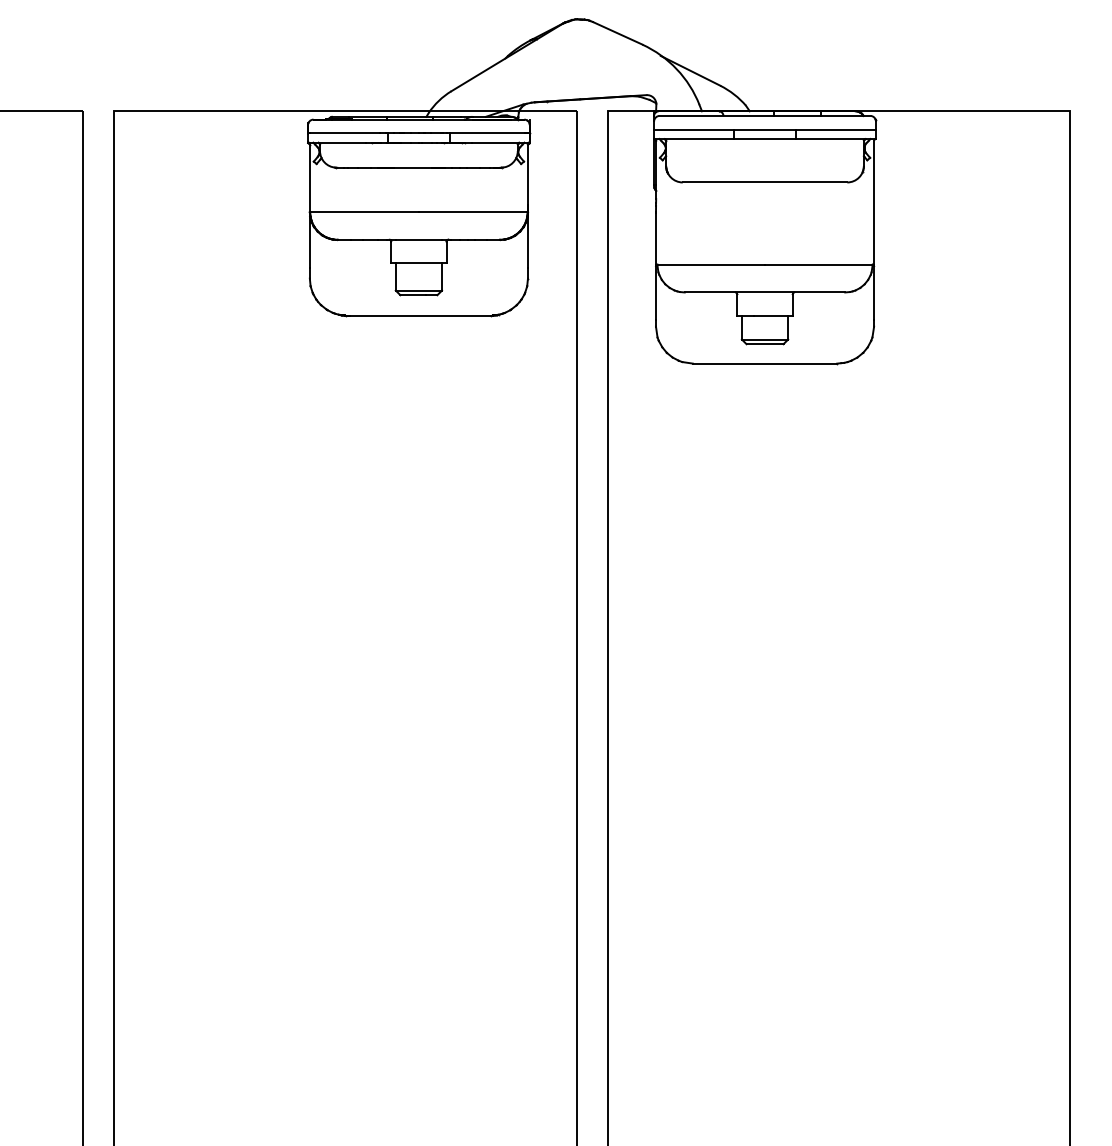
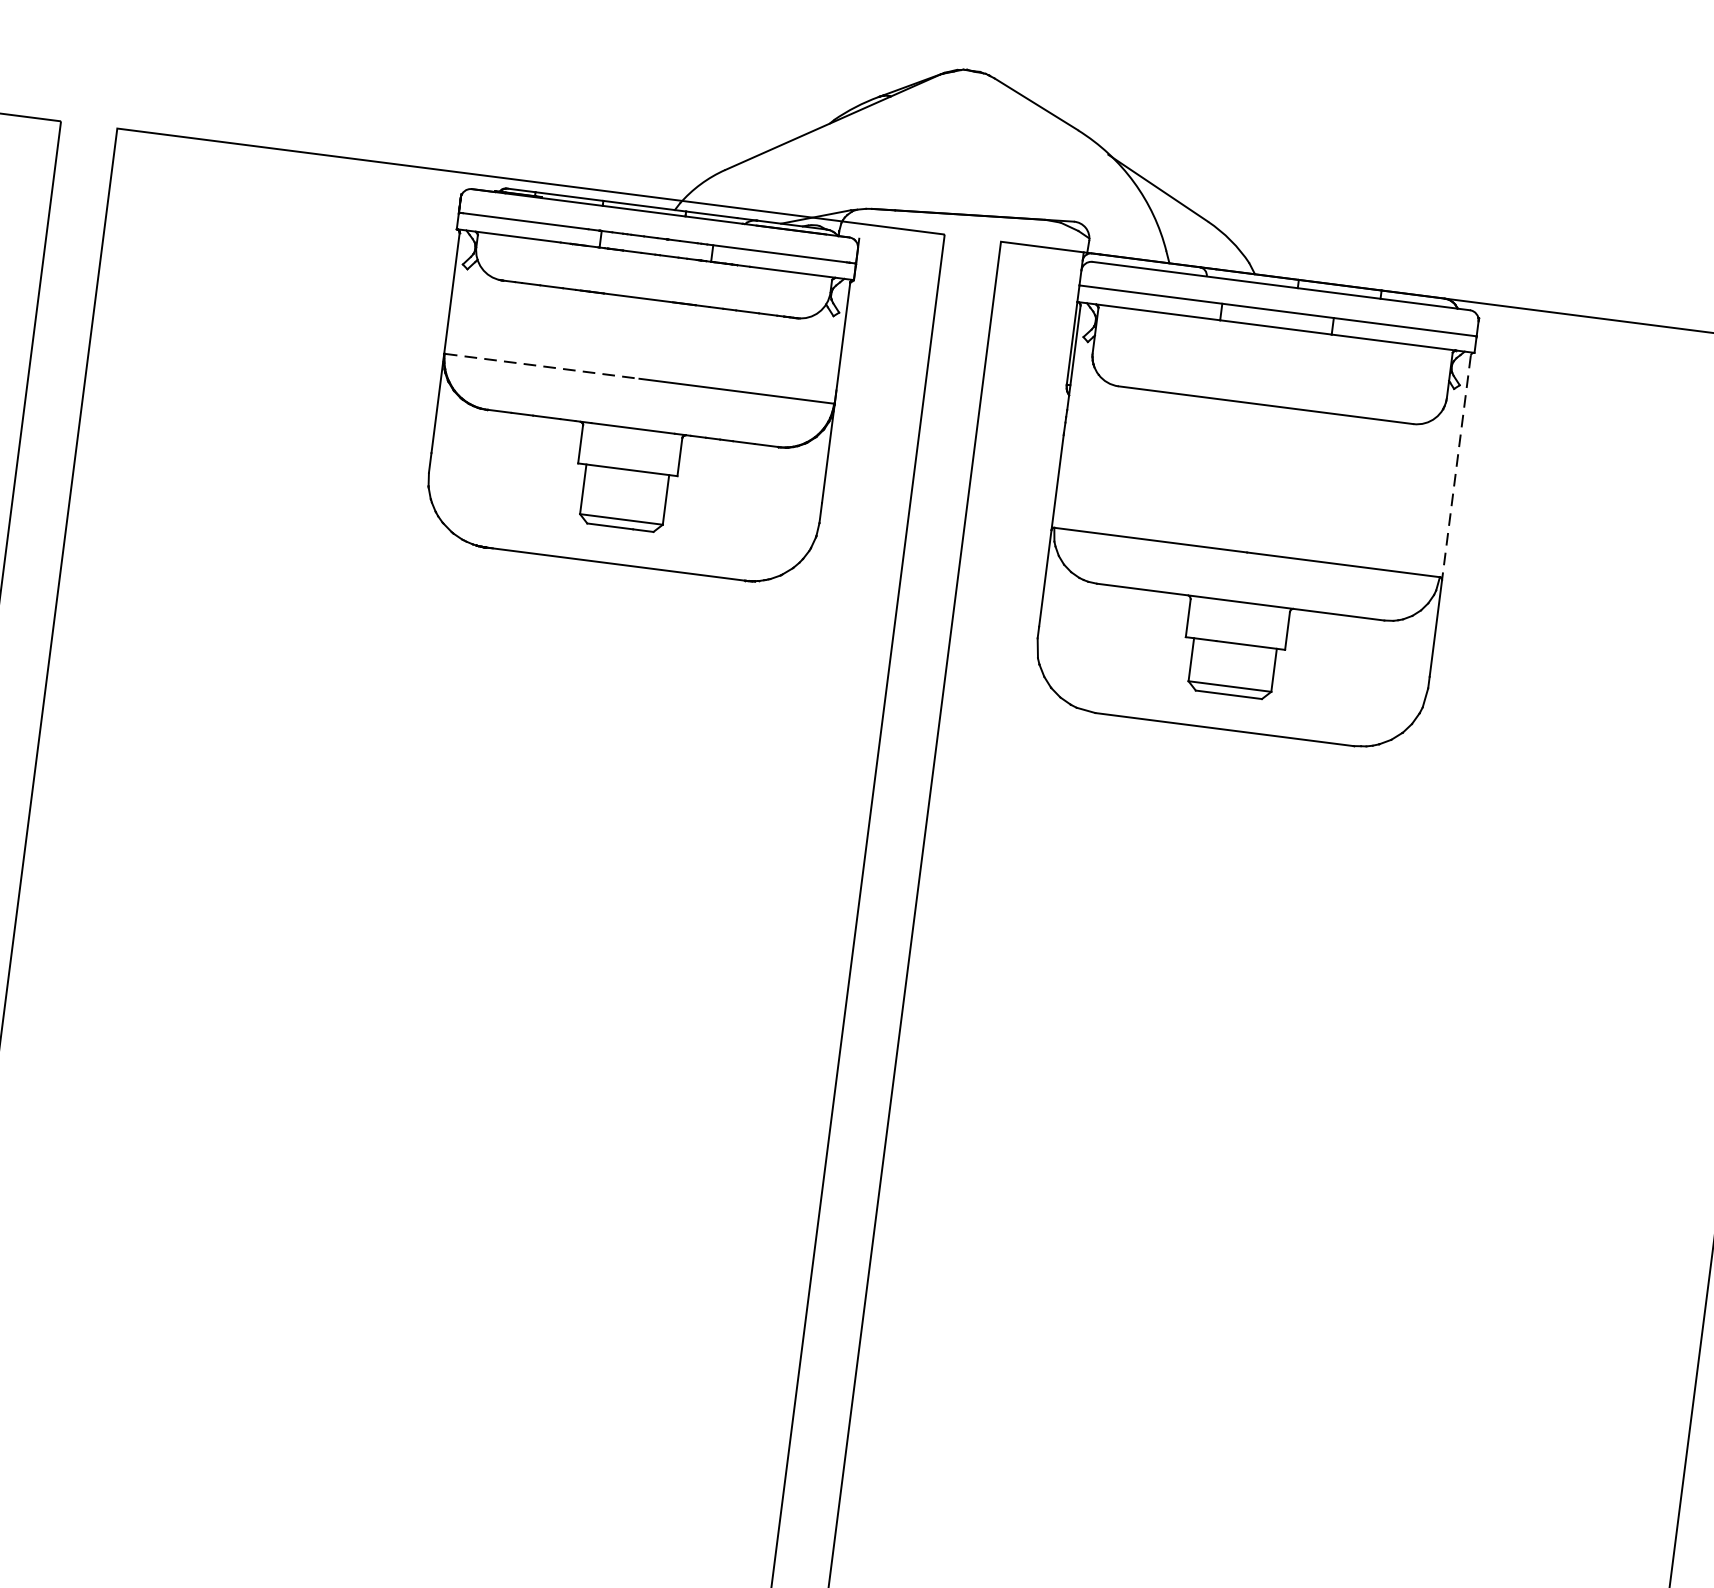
line: (874, 203) -> (1457, 467), solid -> dashed
line: (365, 212) -> (543, 367), solid -> dashed

